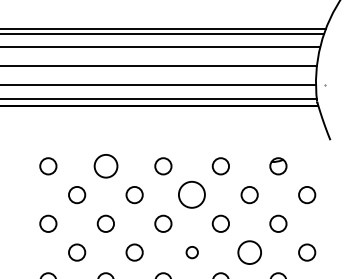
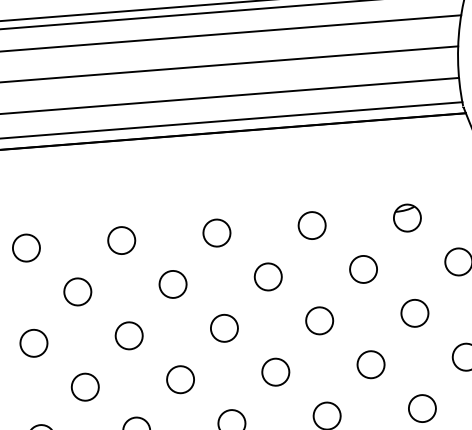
circle: (105, 166) -> (121, 240), size x0.71
circle: (192, 195) -> (268, 277), size x0.62
circle: (192, 252) -> (276, 372), size x1.43
circle: (249, 252) -> (370, 364), size x0.71

